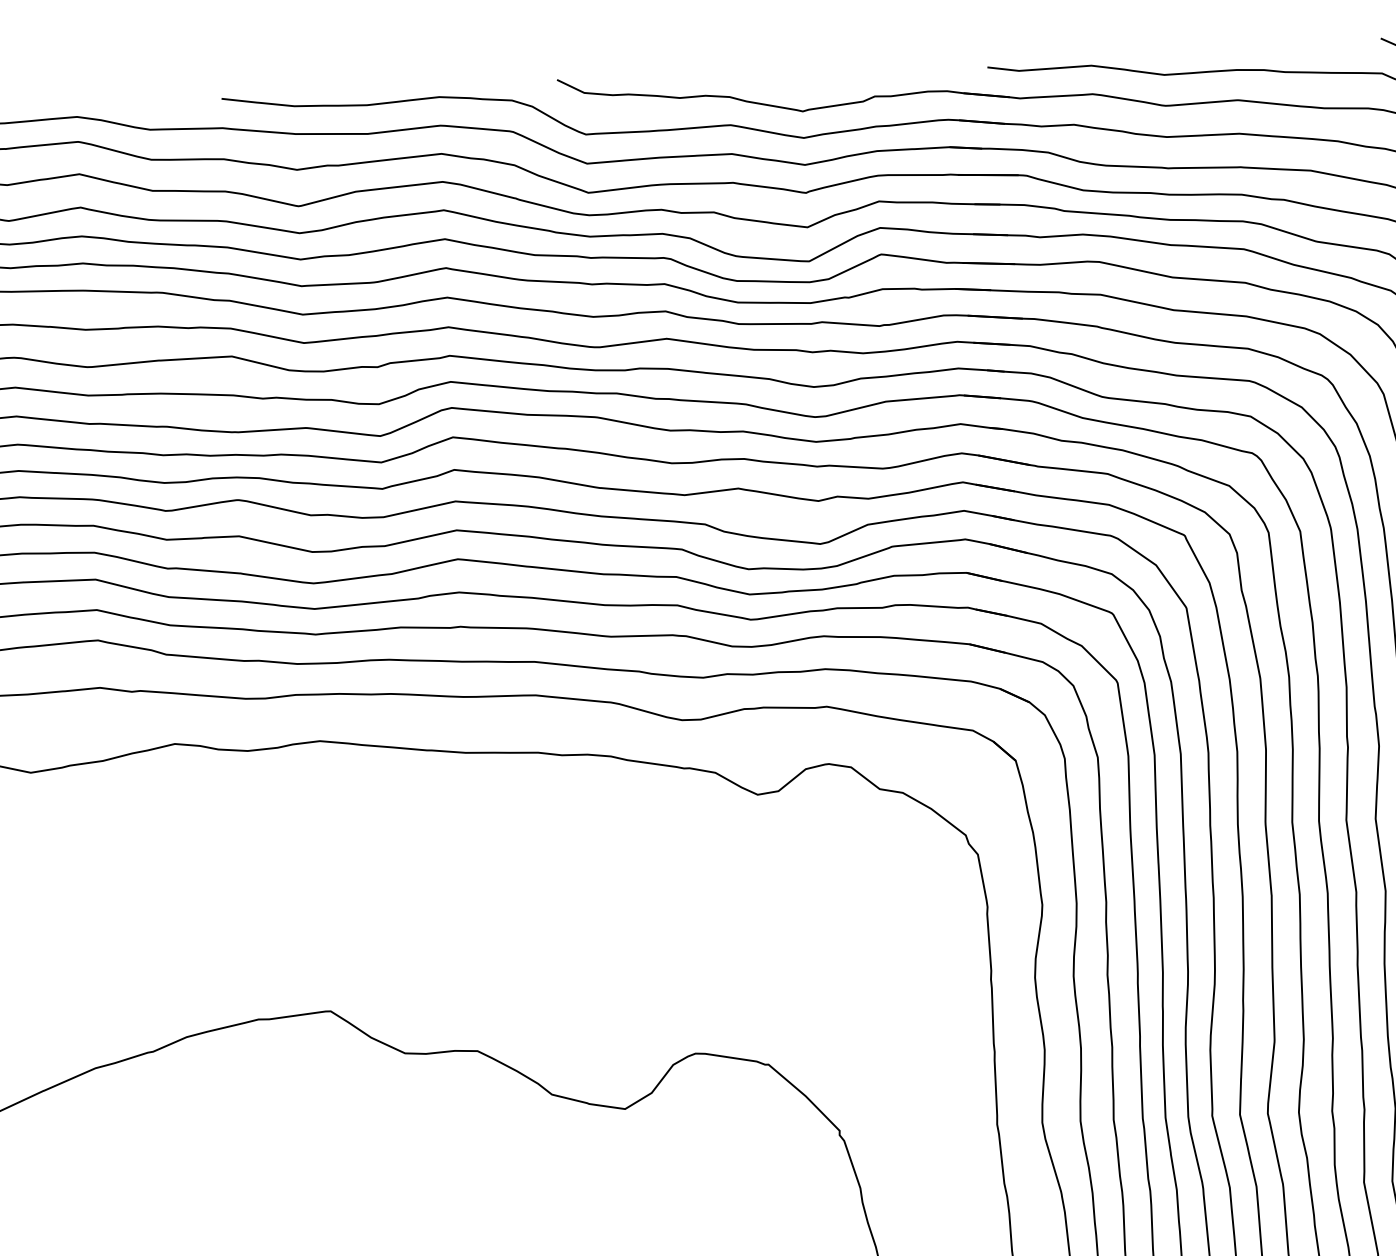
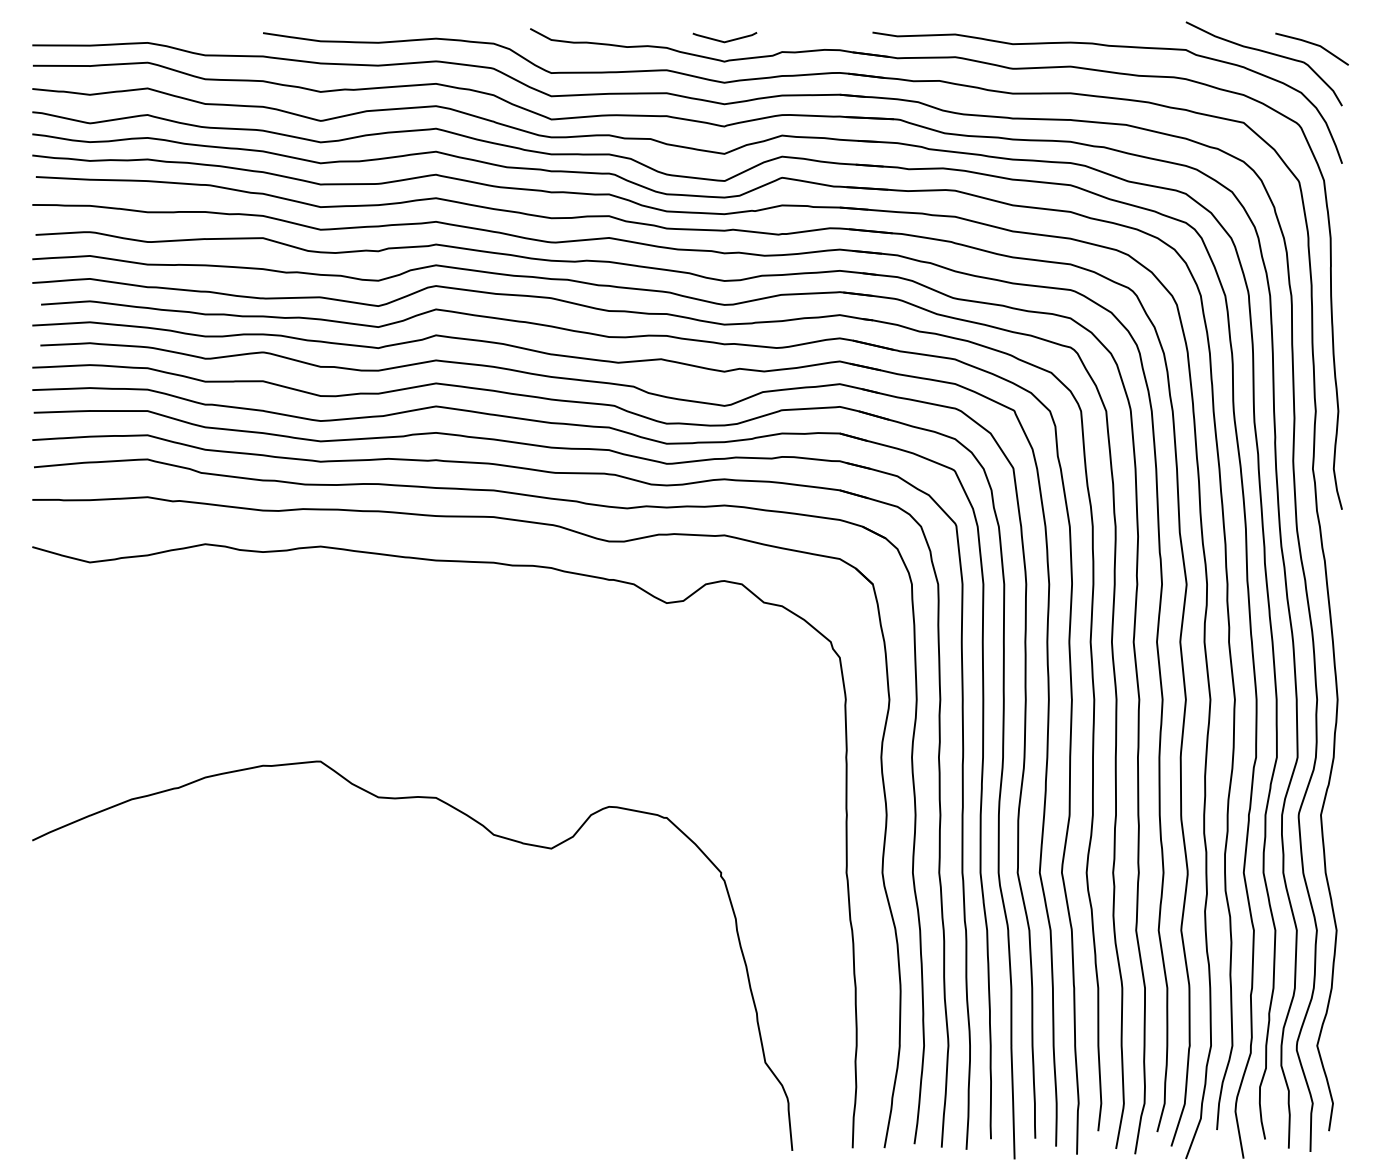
line: (799, 84) -> (722, 40), added

